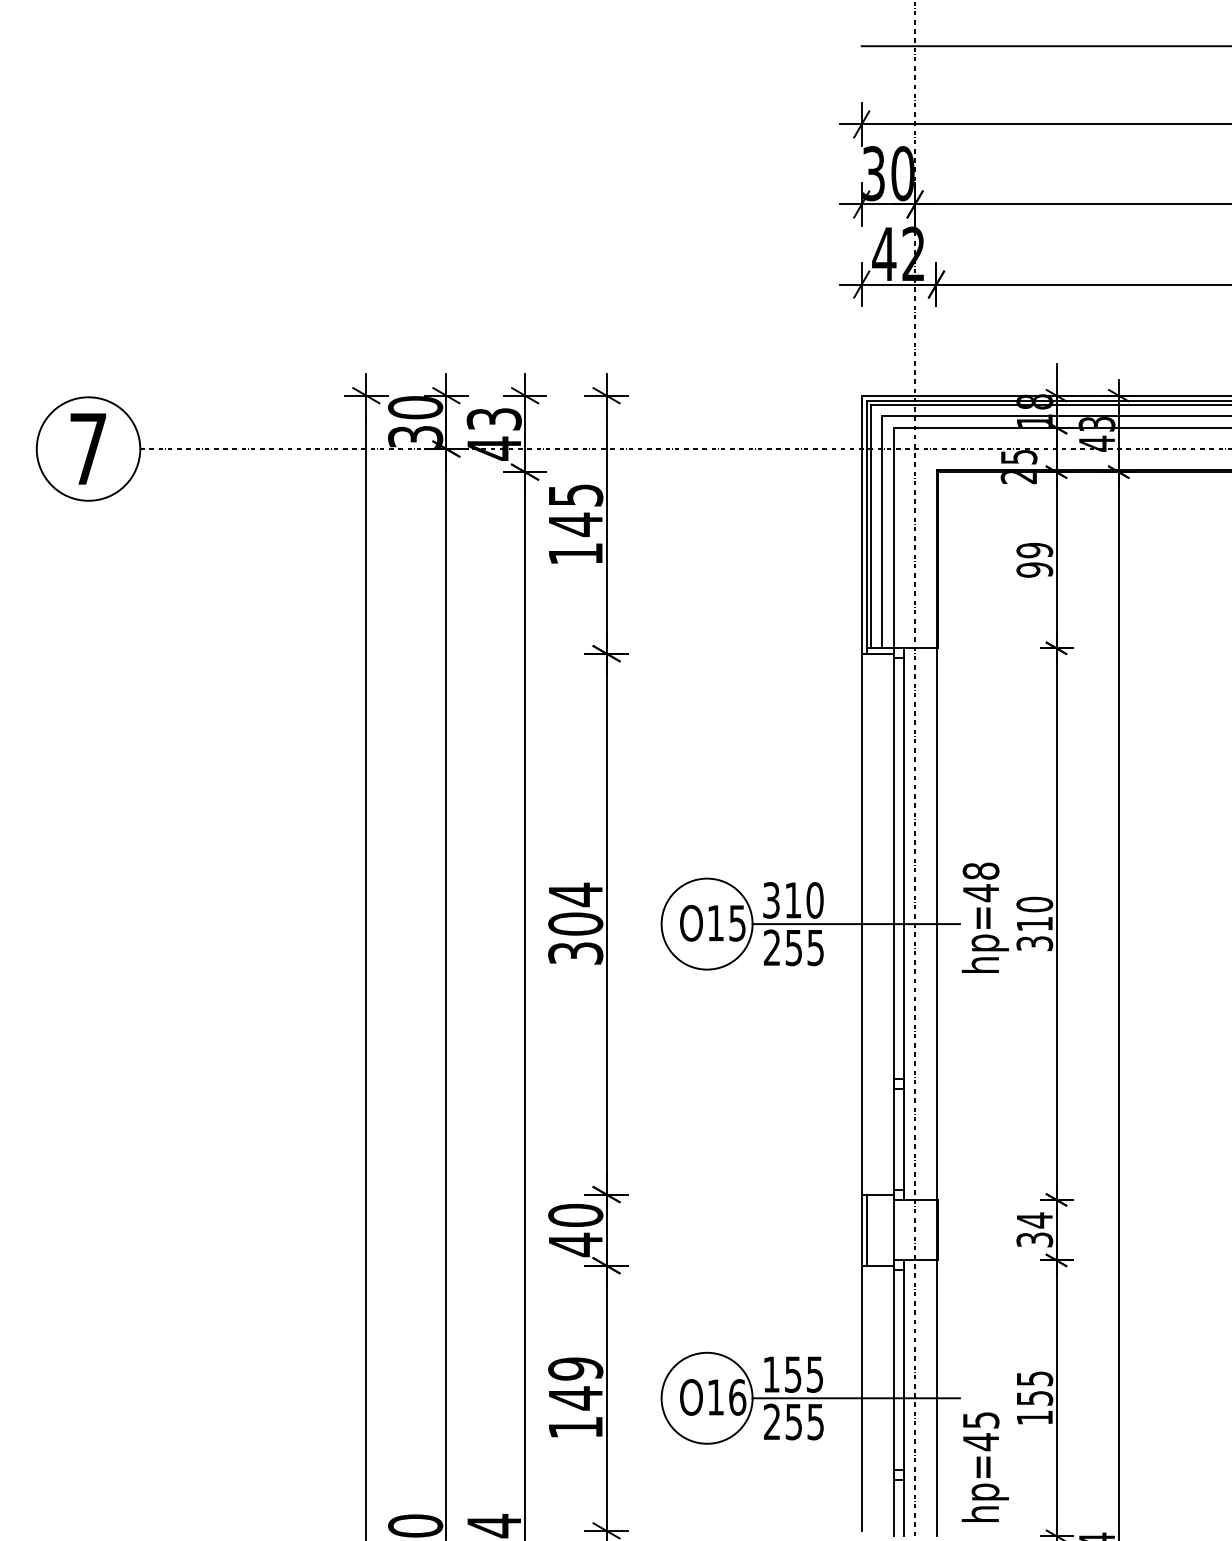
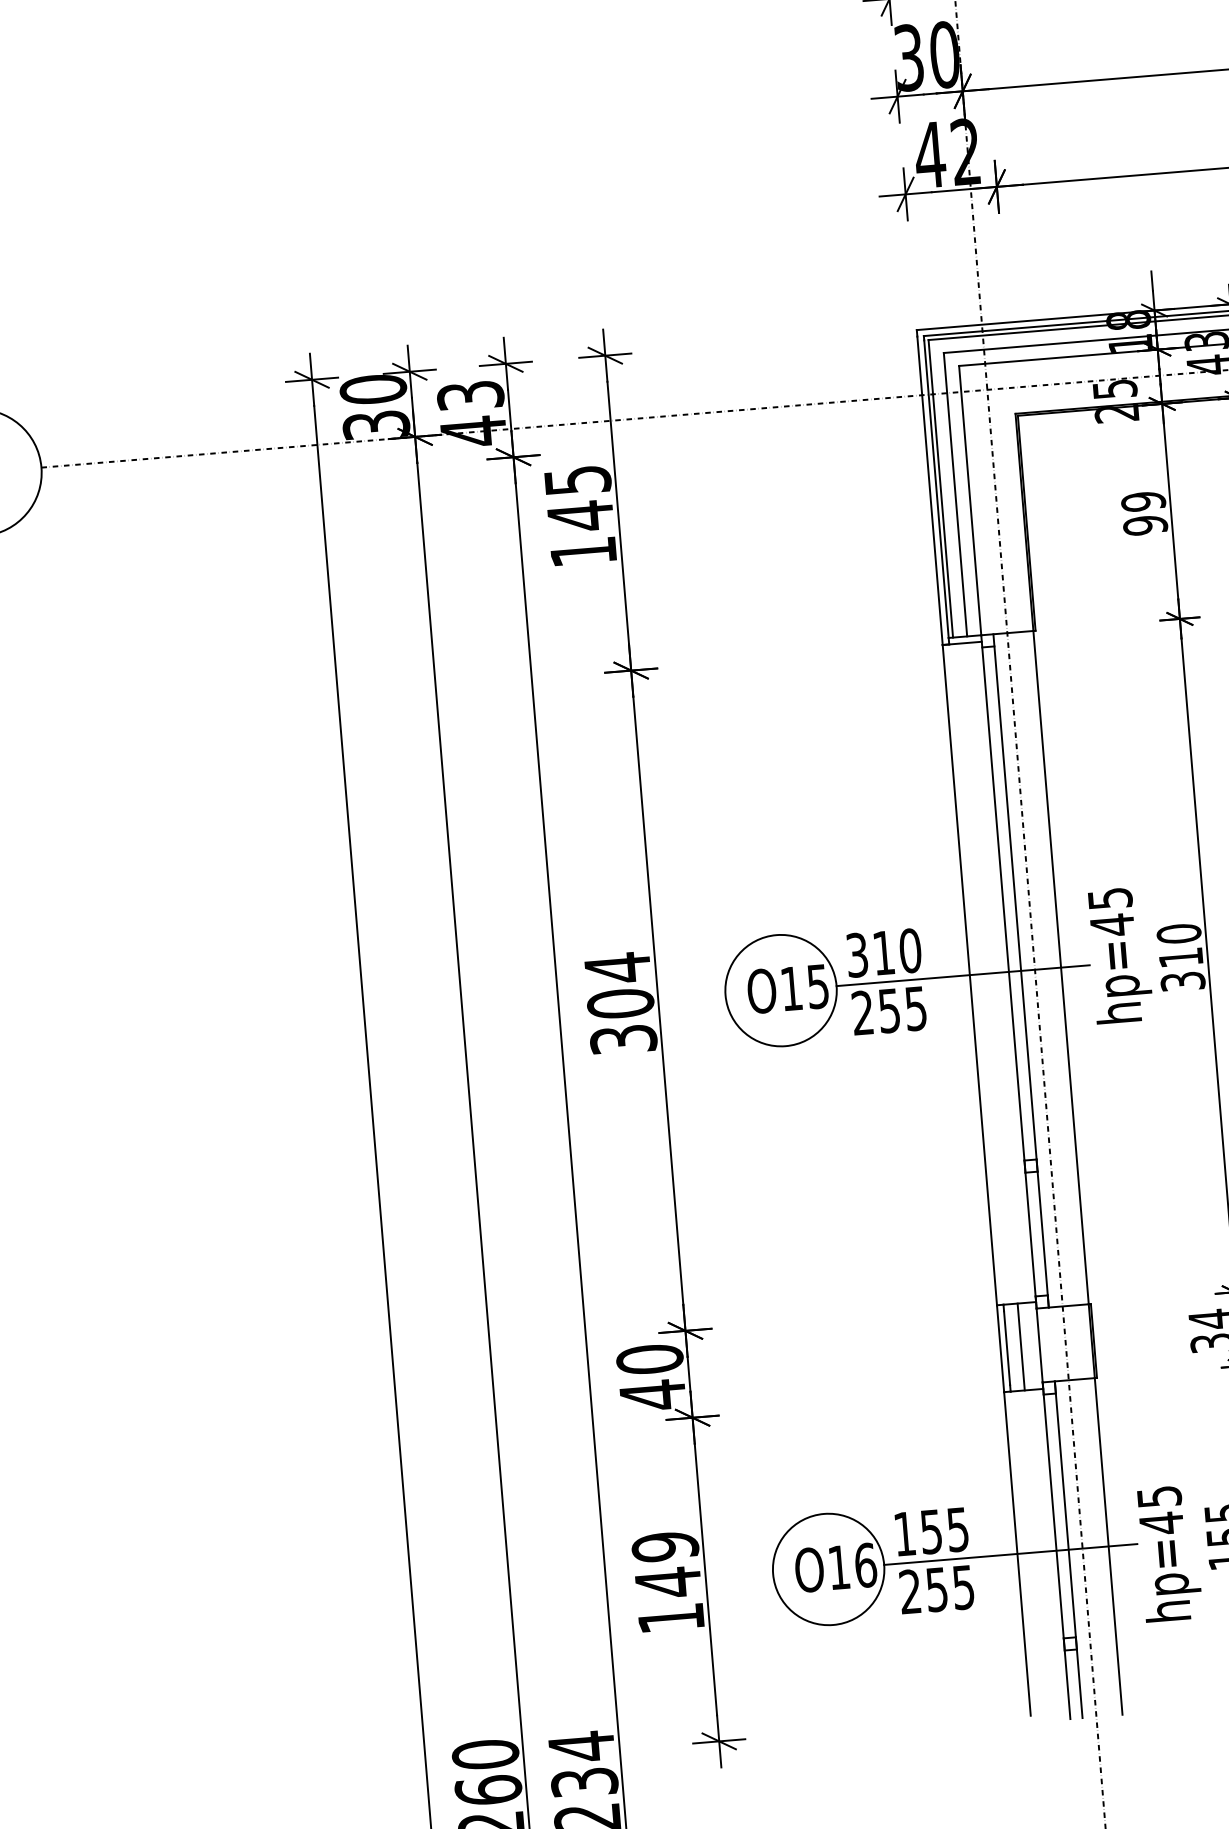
text: (980, 870) -> (1109, 897), hp=48 -> hp=45
line: (878, 1229) -> (1020, 1346), added
text: (984, 1466) -> (1168, 1552), moved

